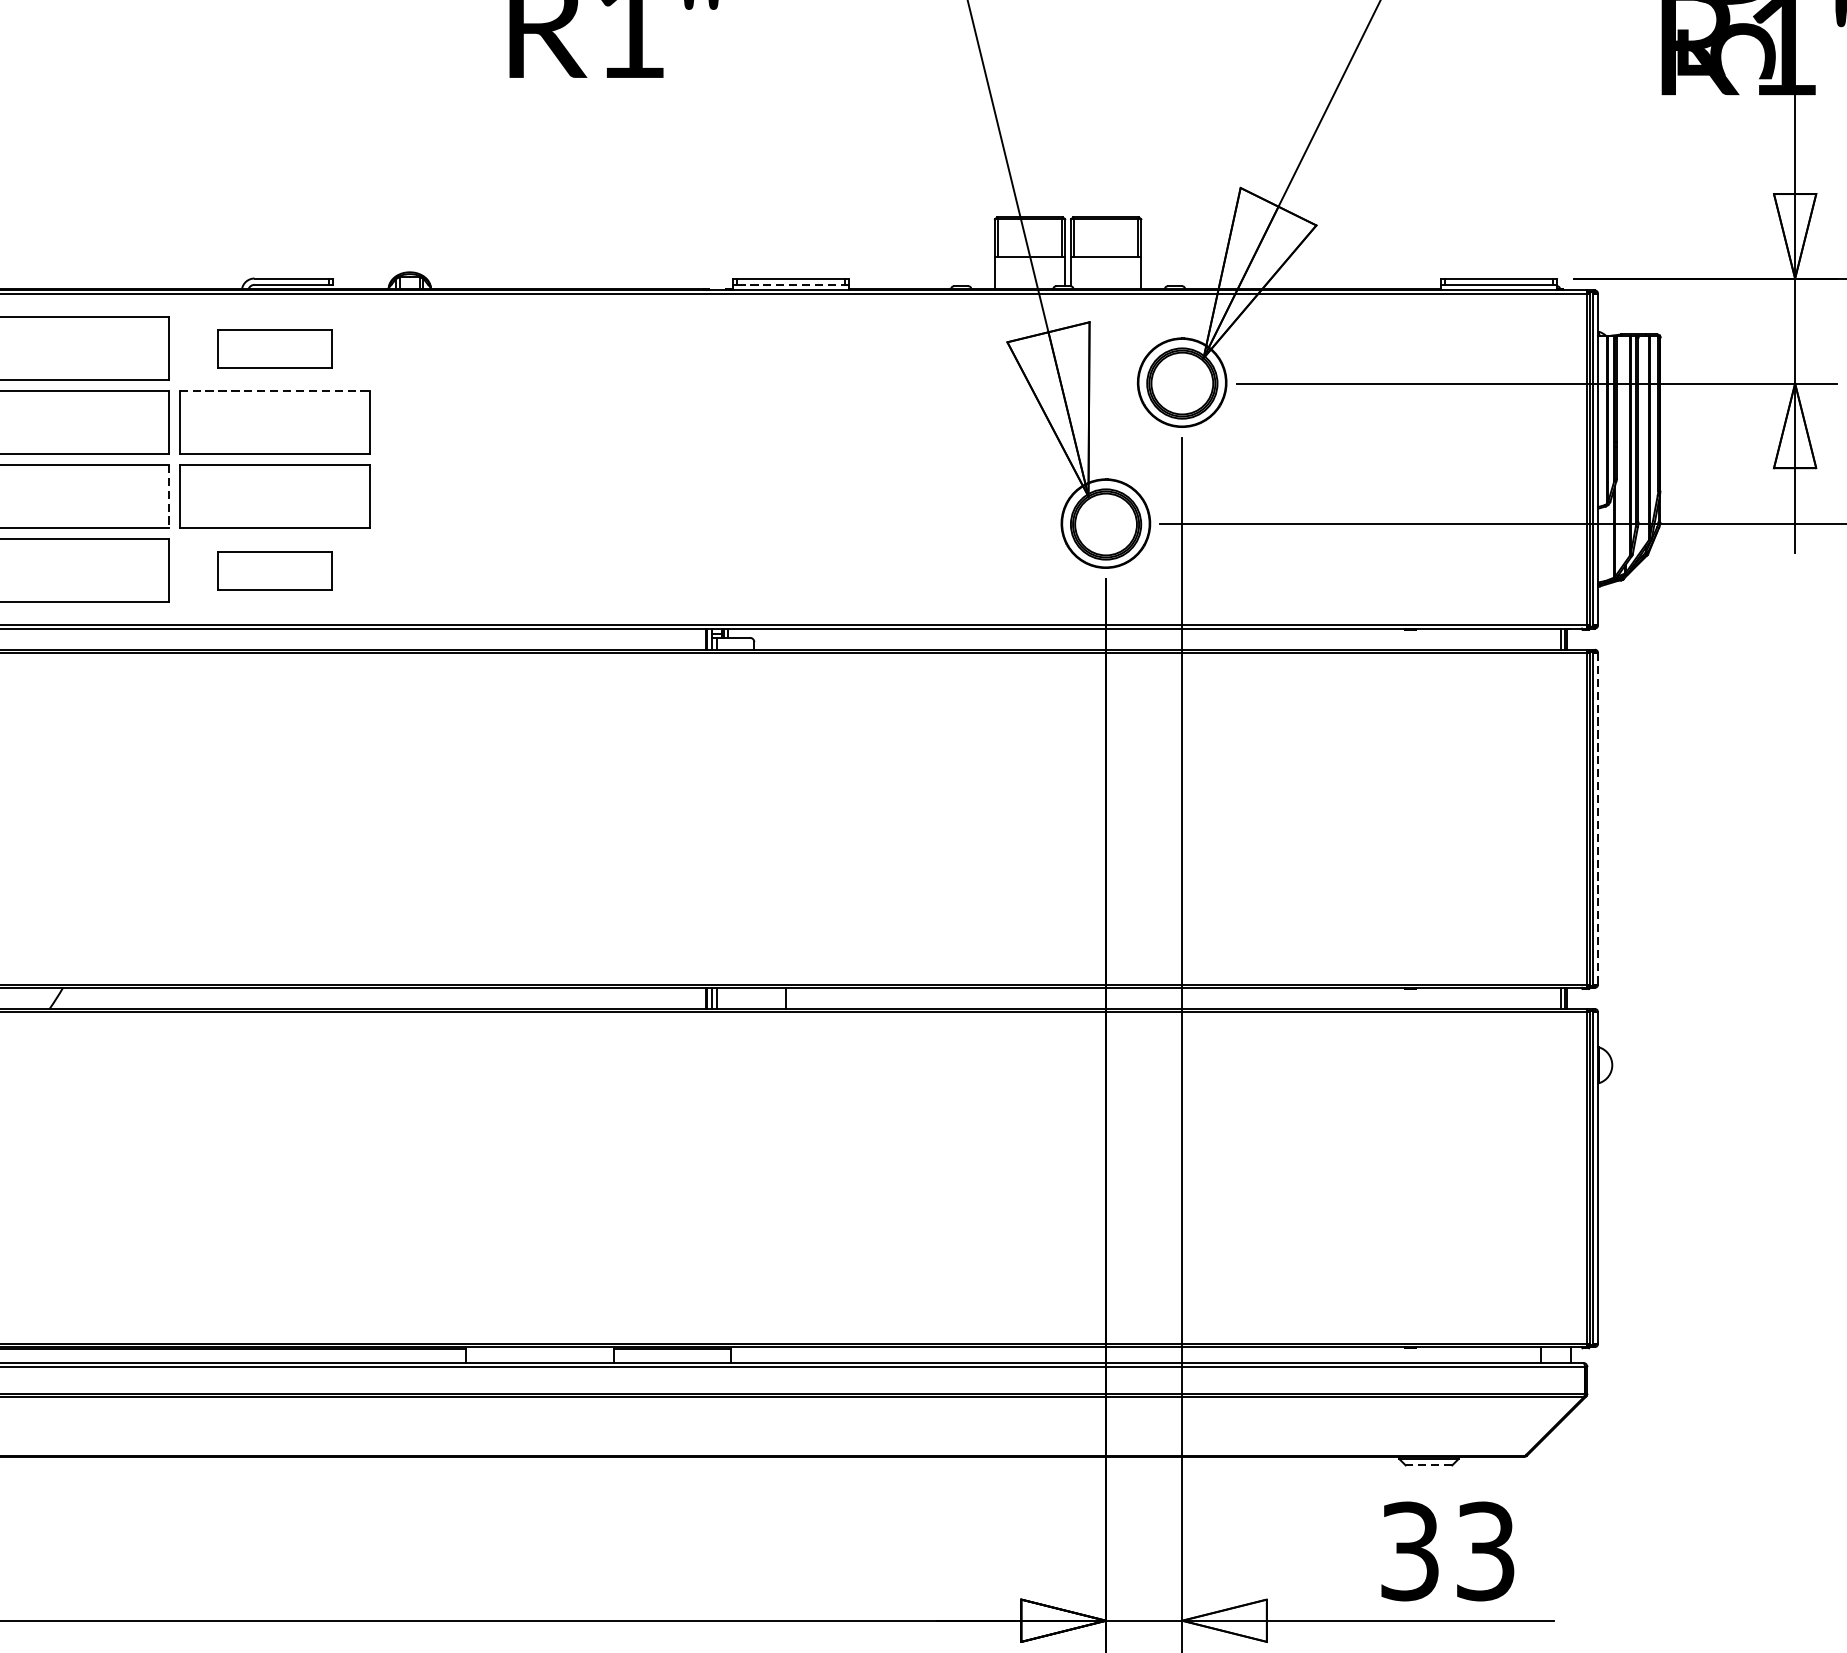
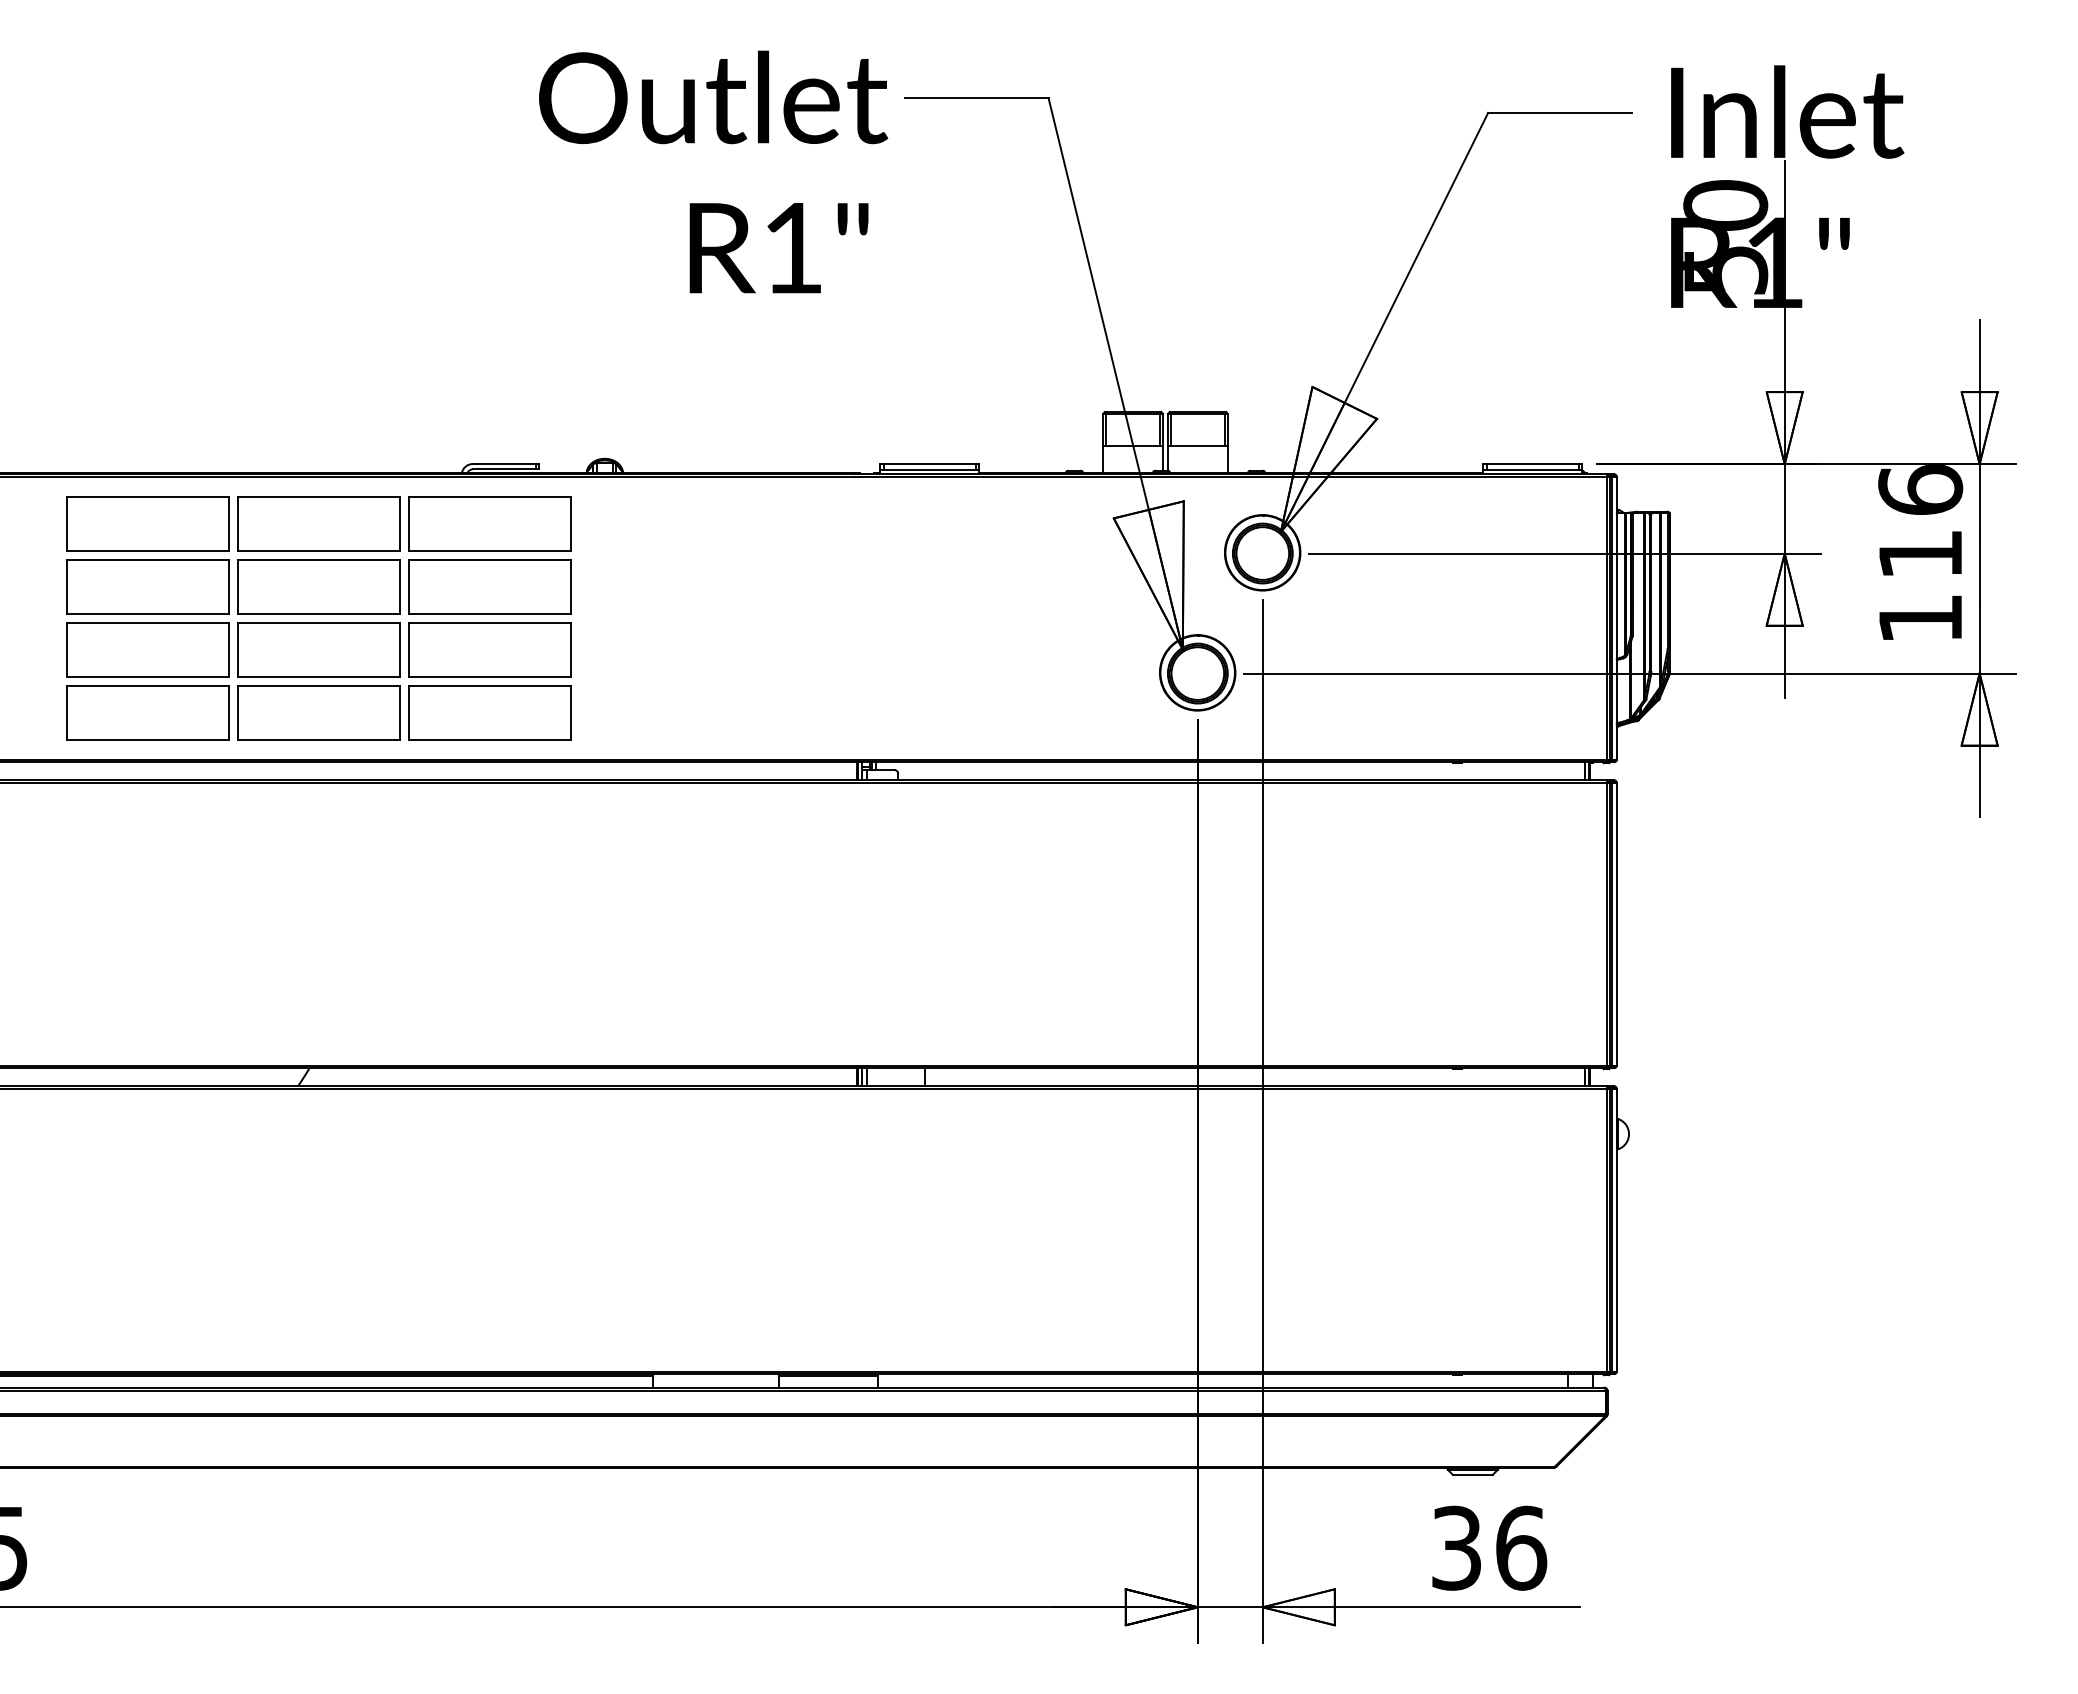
line: (791, 284) -> (929, 469), dashed -> solid
part: (274, 348) -> (489, 523), size x1.67
line: (274, 390) -> (489, 559), dashed -> solid
line: (168, 496) -> (399, 649), dashed -> solid
part: (274, 570) -> (489, 712), size x1.67
line: (1597, 819) -> (1616, 924), dashed -> solid
line: (1428, 1466) -> (1472, 1475), dashed -> solid
text: (1486, 1550) -> (1521, 1547), 33 -> 36

